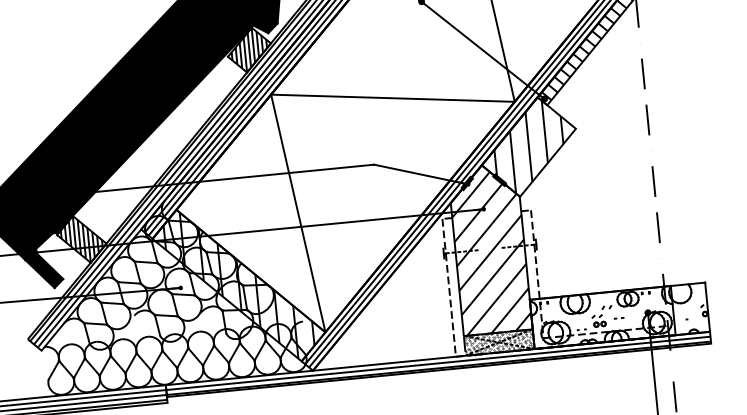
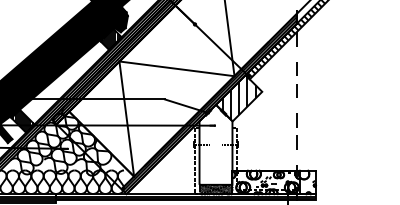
hatch: (489, 252) -> (215, 146), removed
hatch: (239, 285) -> (95, 150), removed

